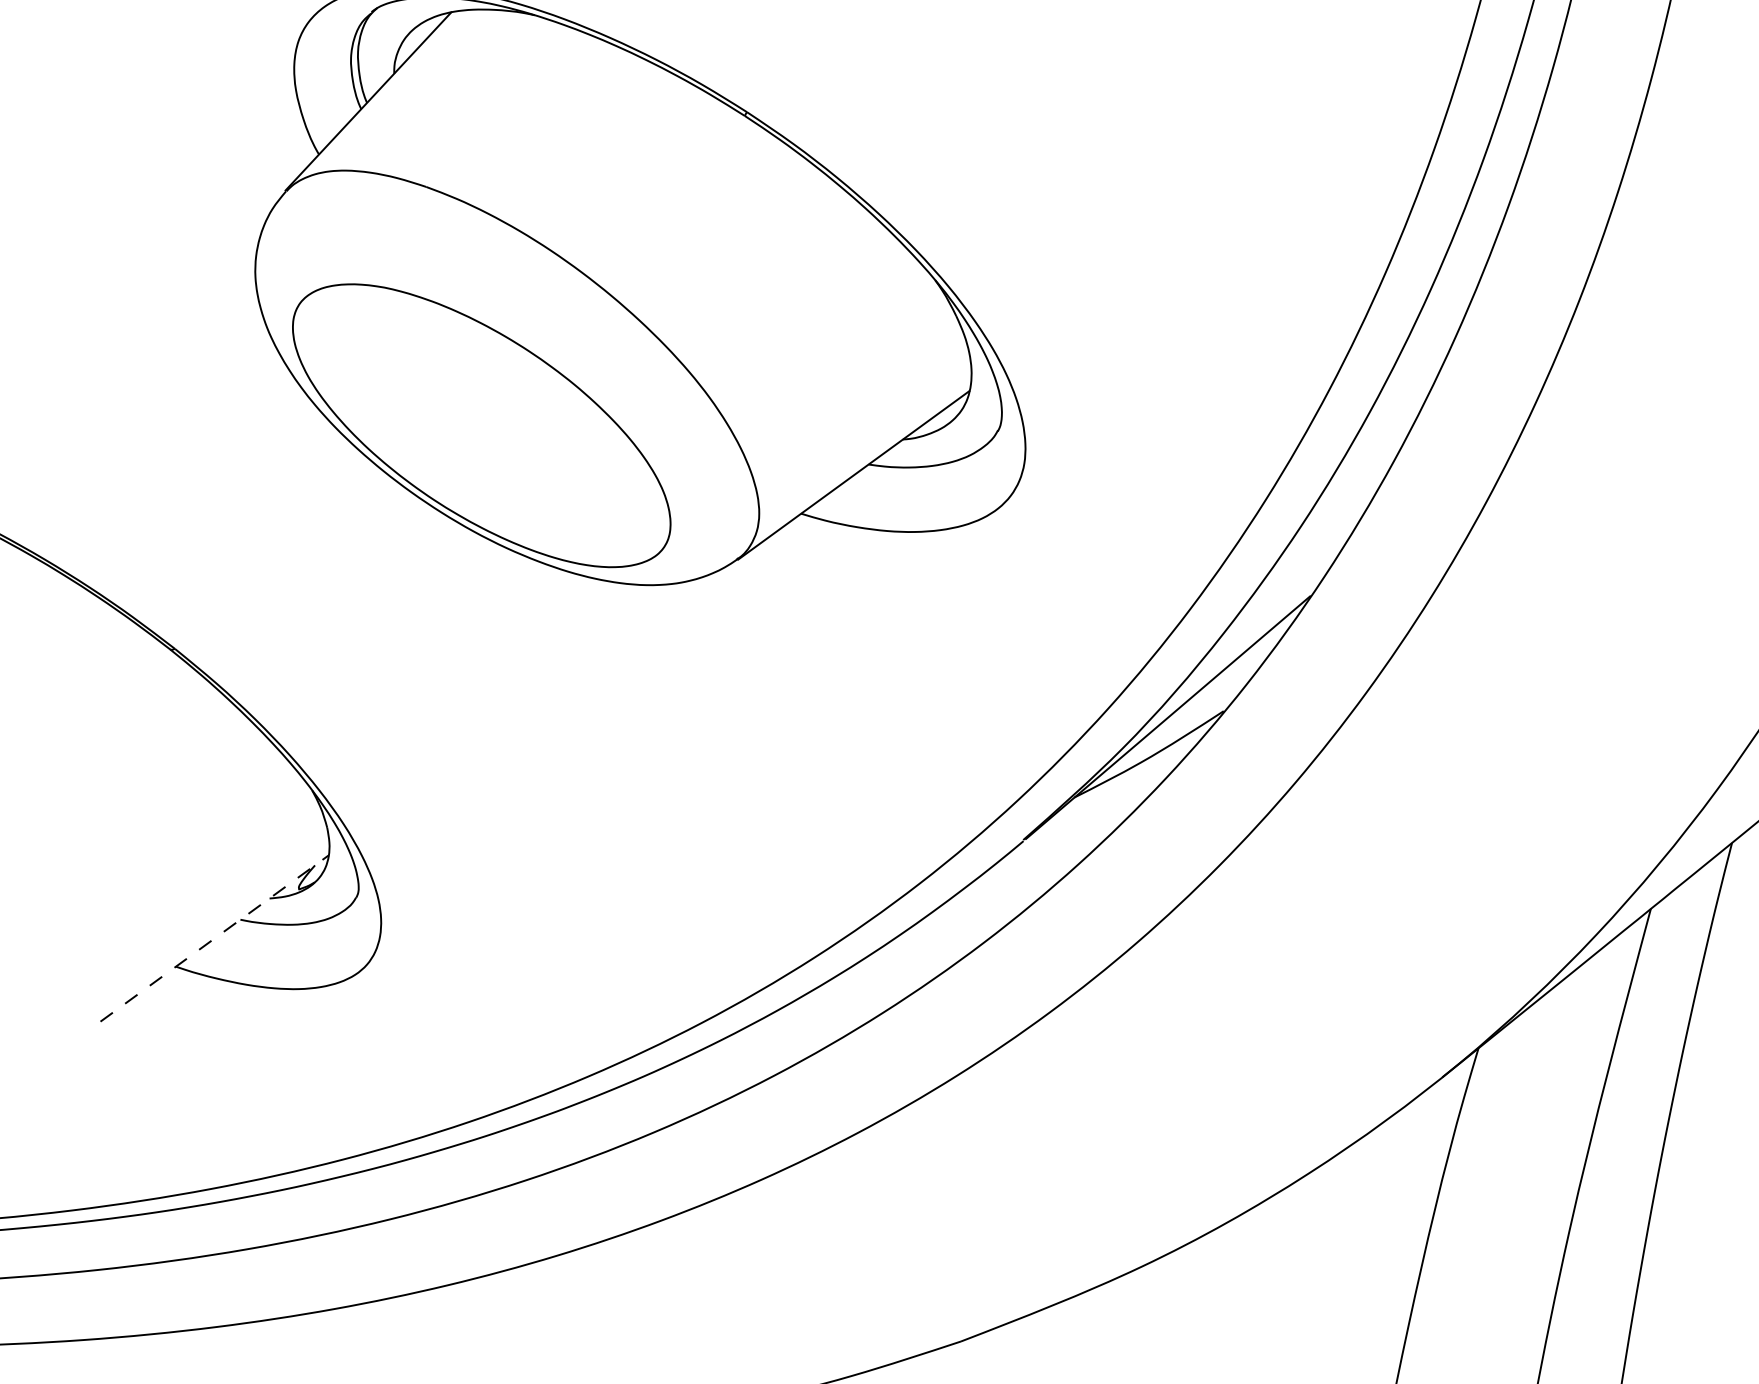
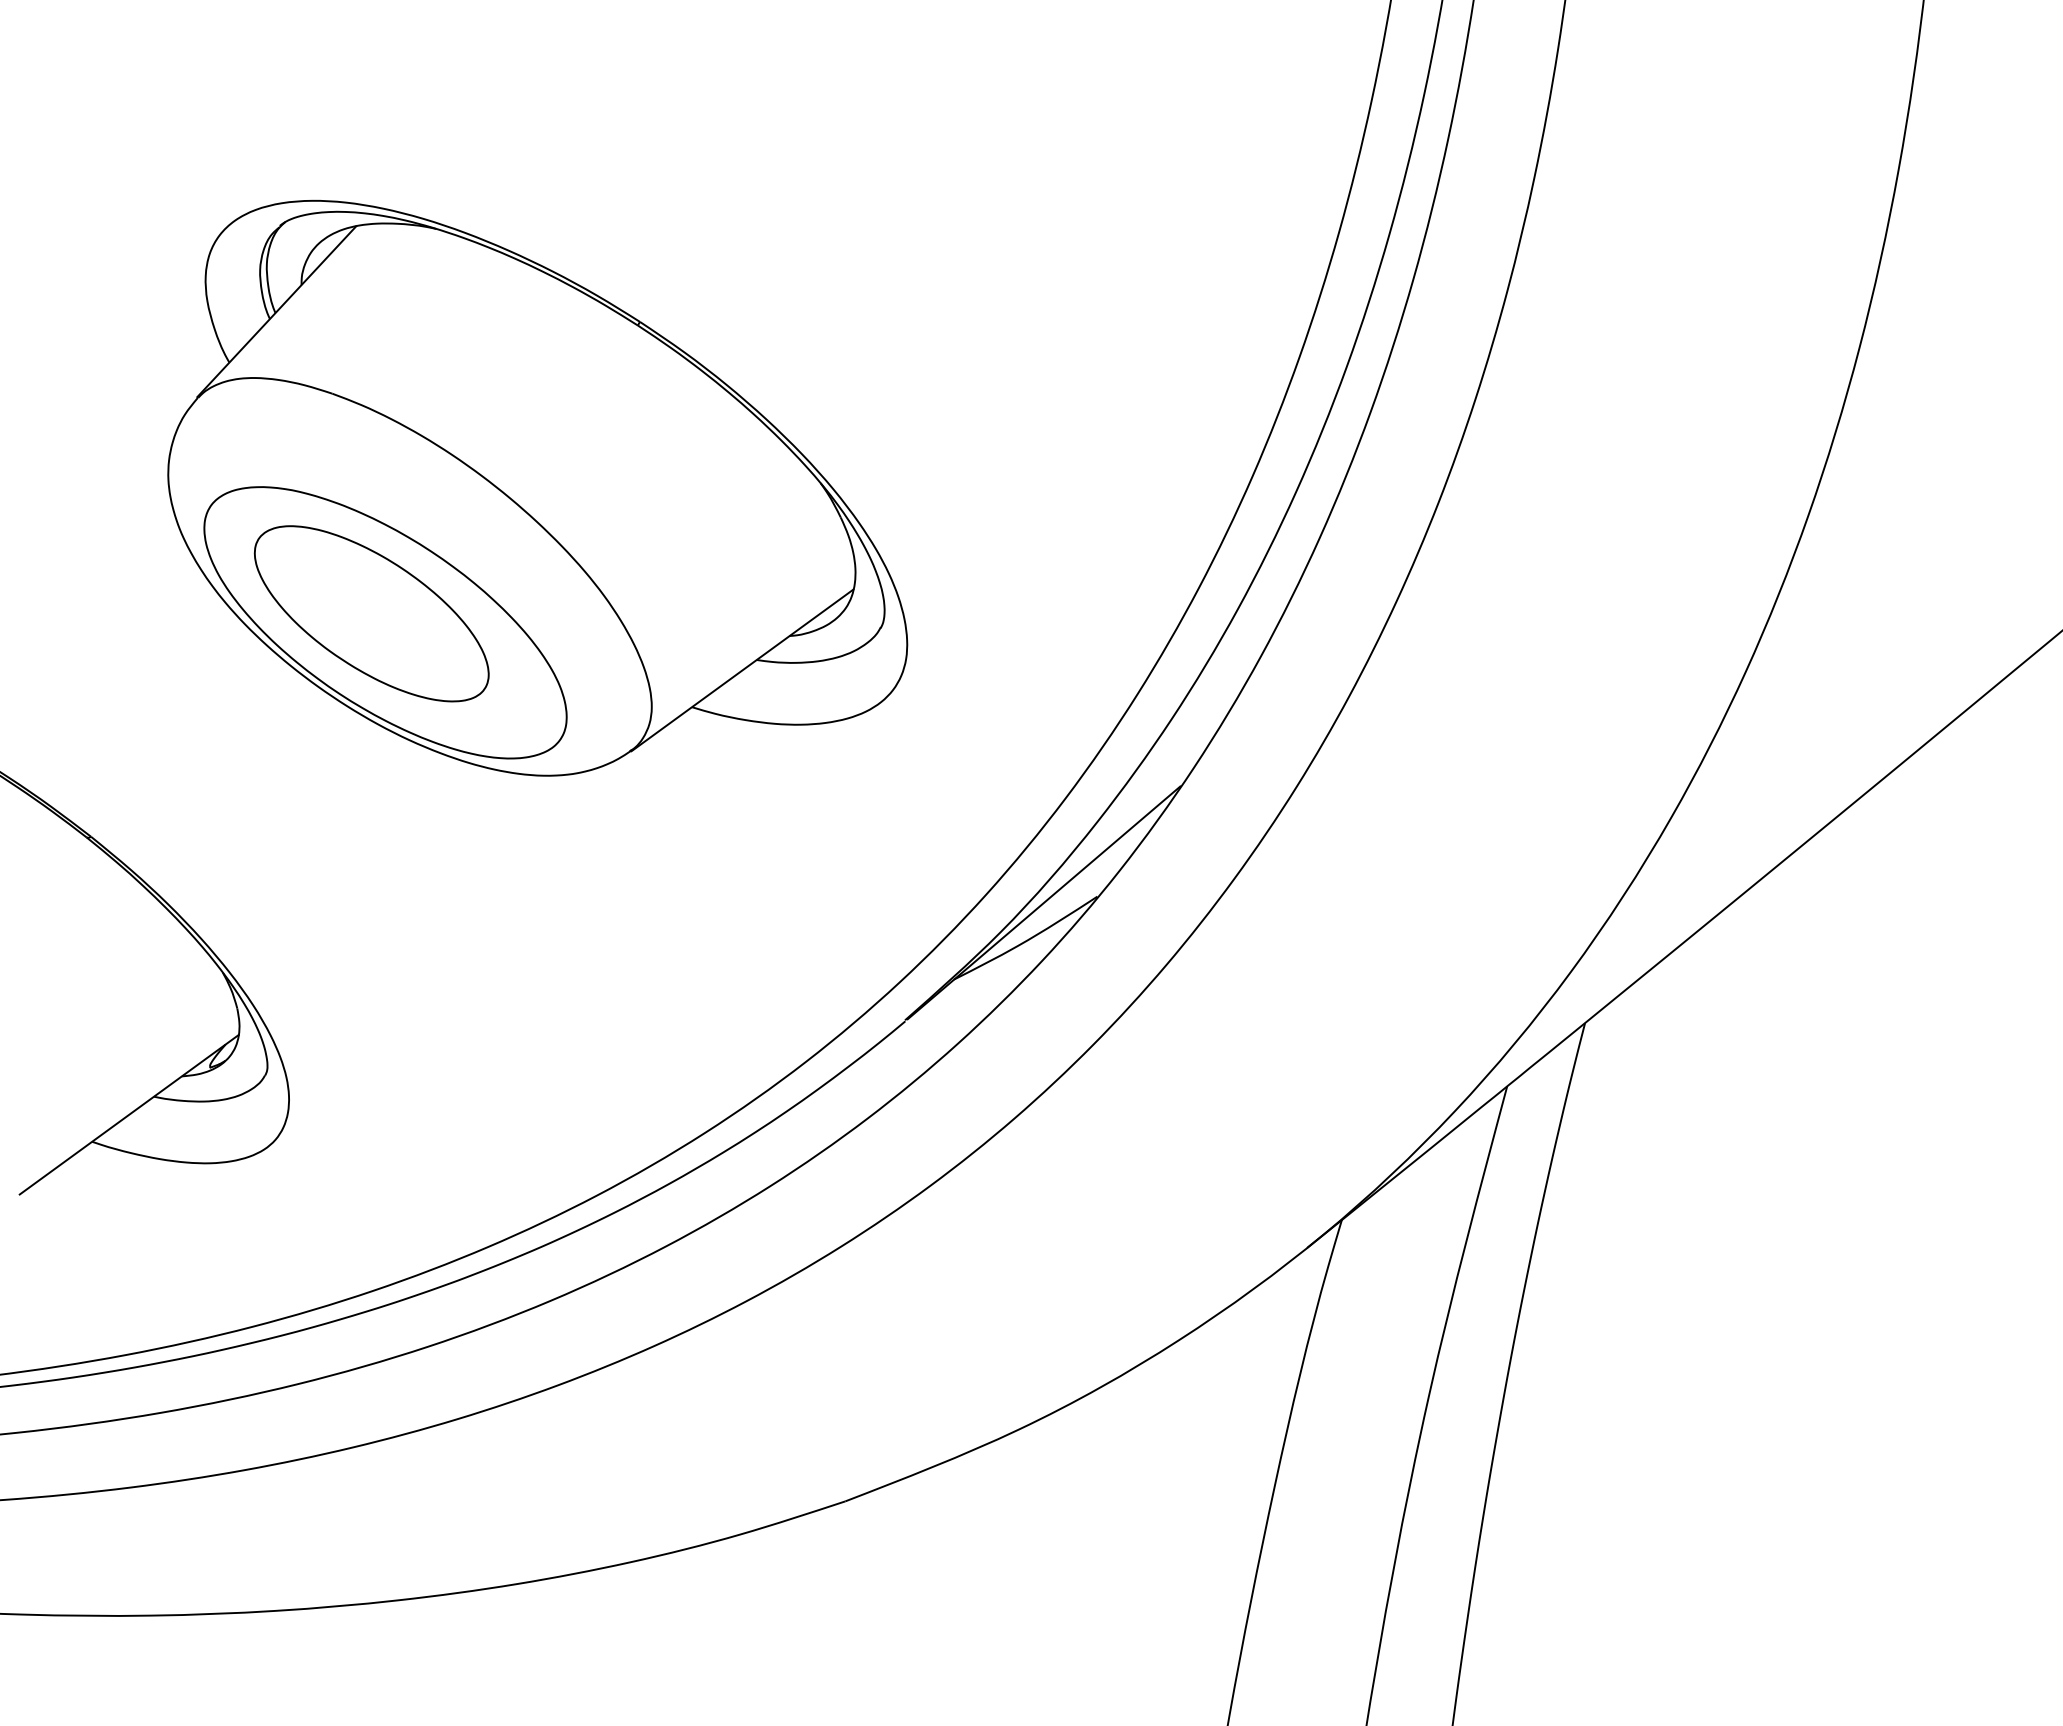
part: (467, 416) -> (371, 613), added
line: (214, 938) -> (129, 1114), dashed -> solid

